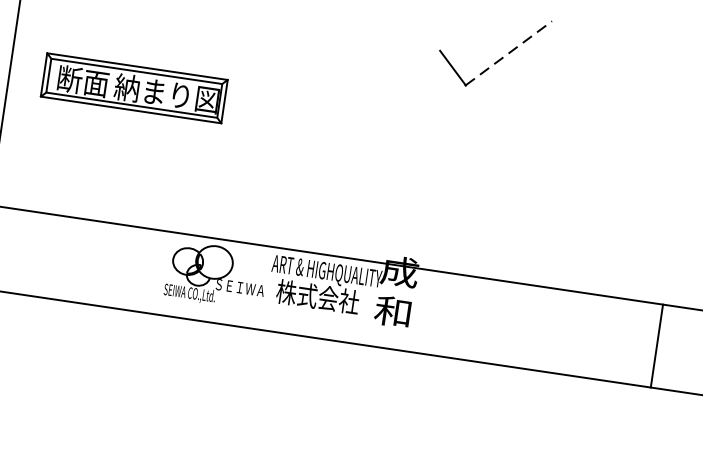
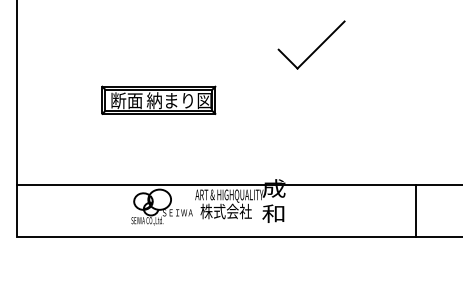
line: (509, 52) -> (321, 44), dashed -> solid
part: (133, 86) -> (158, 99), moved
line: (657, 345) -> (416, 210), moved

